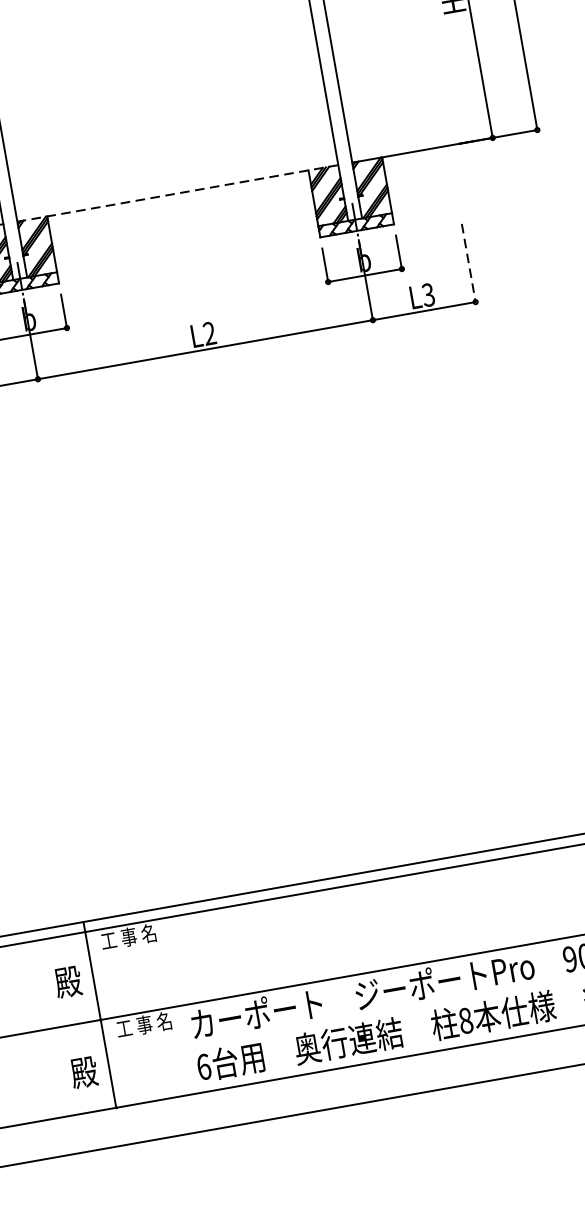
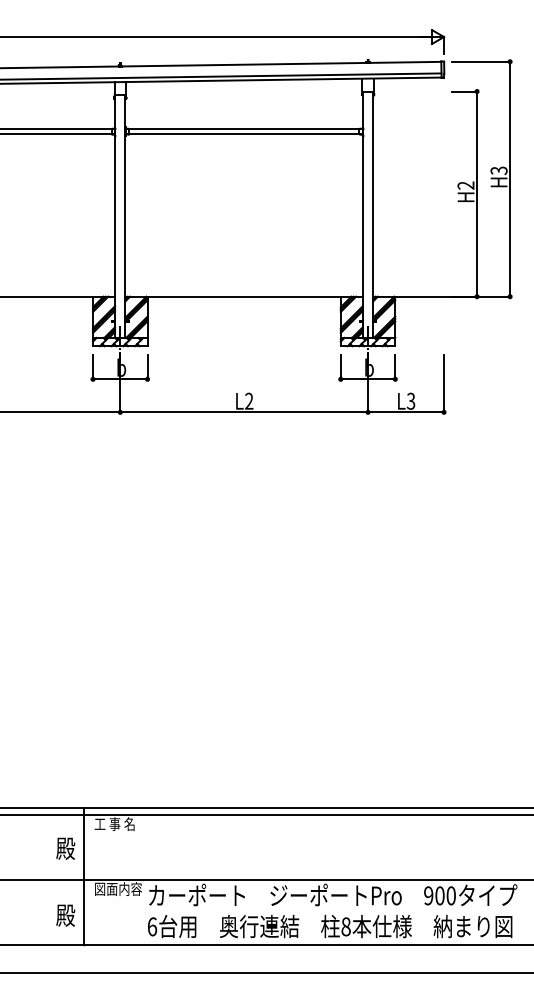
line: (178, 193) -> (244, 296), dashed -> solid
line: (469, 263) -> (444, 383), dashed -> solid
text: (147, 1024) -> (117, 889), 工 事 名 -> 図面内容

